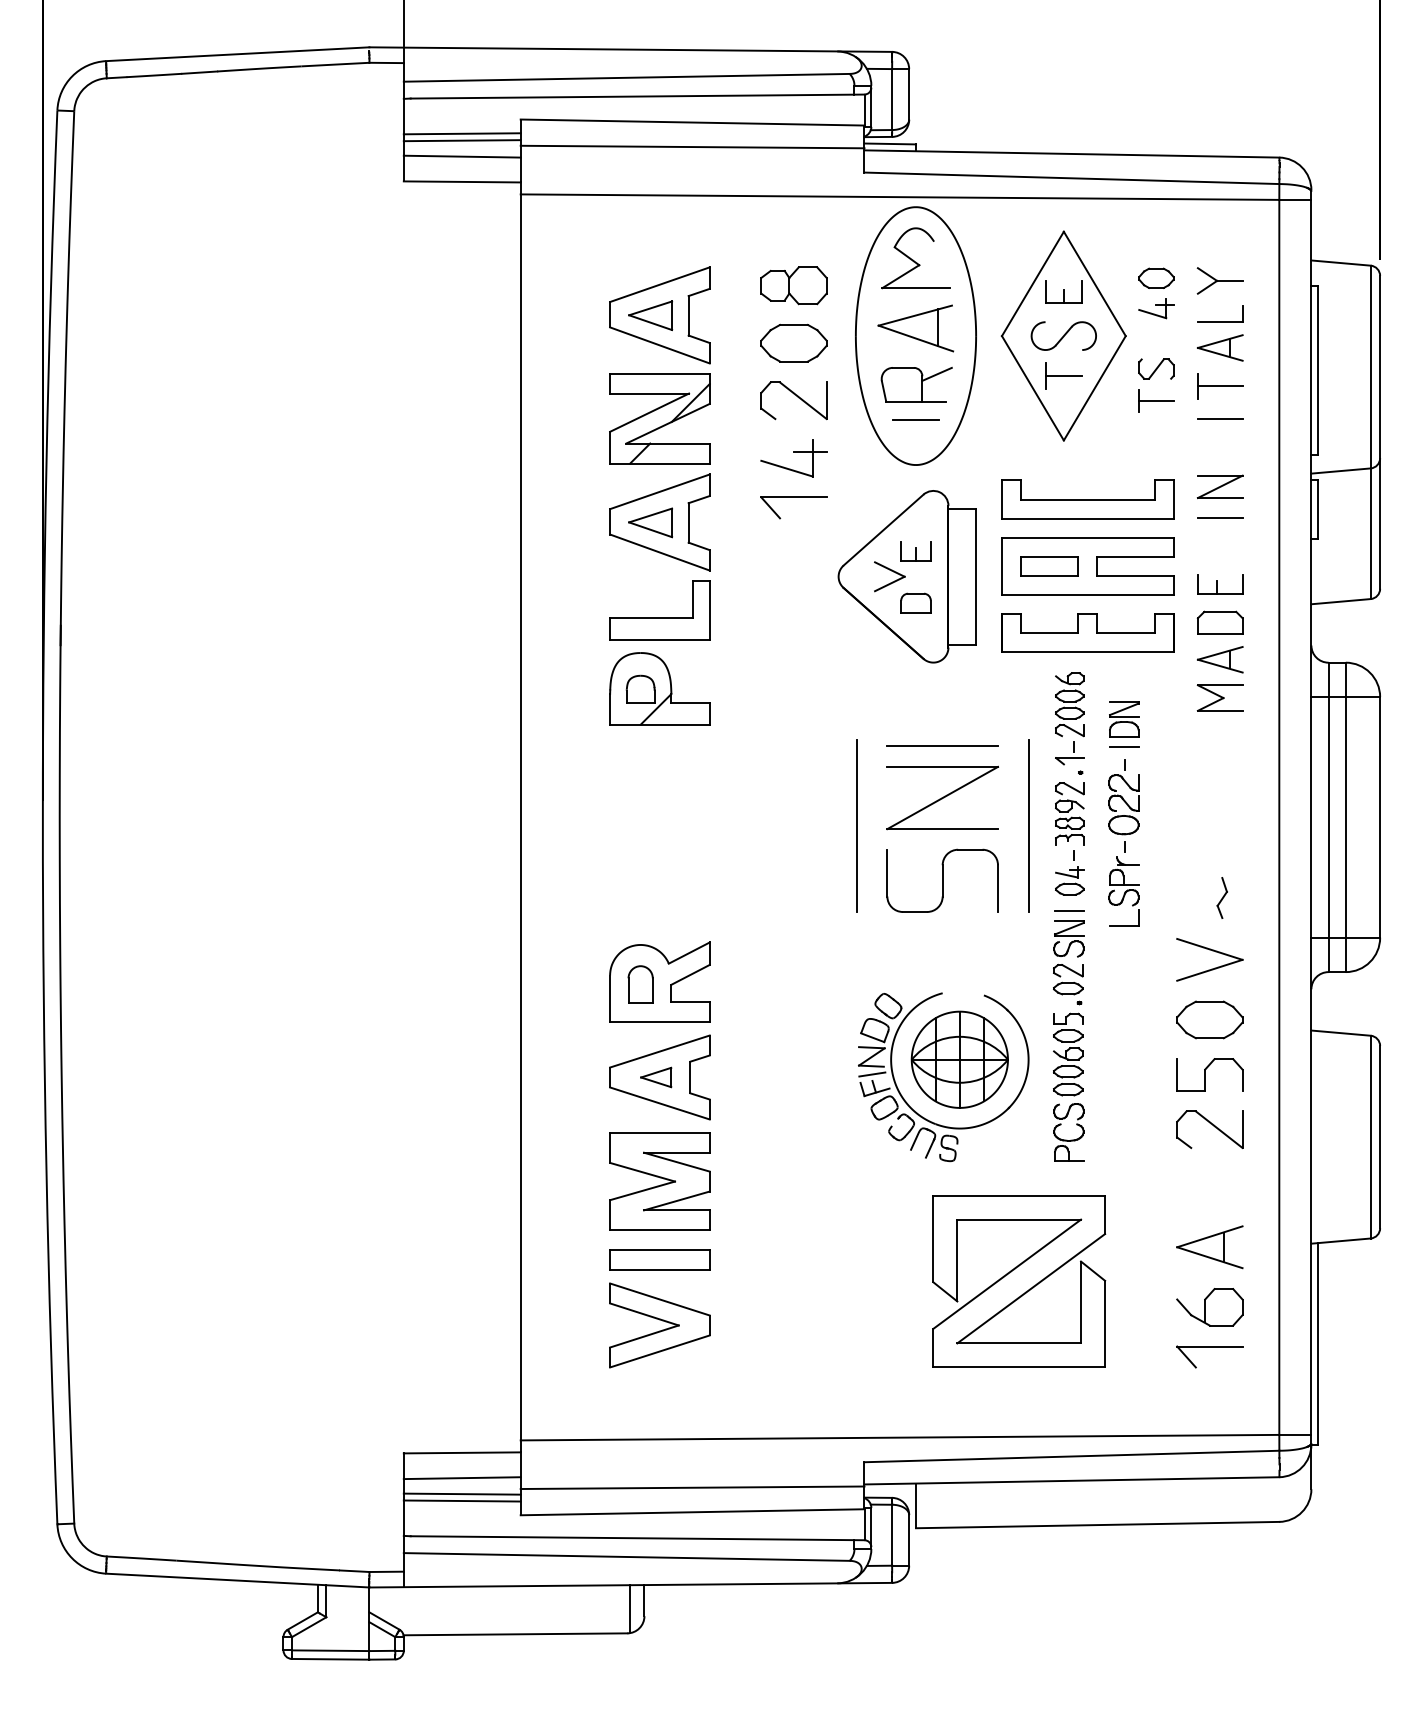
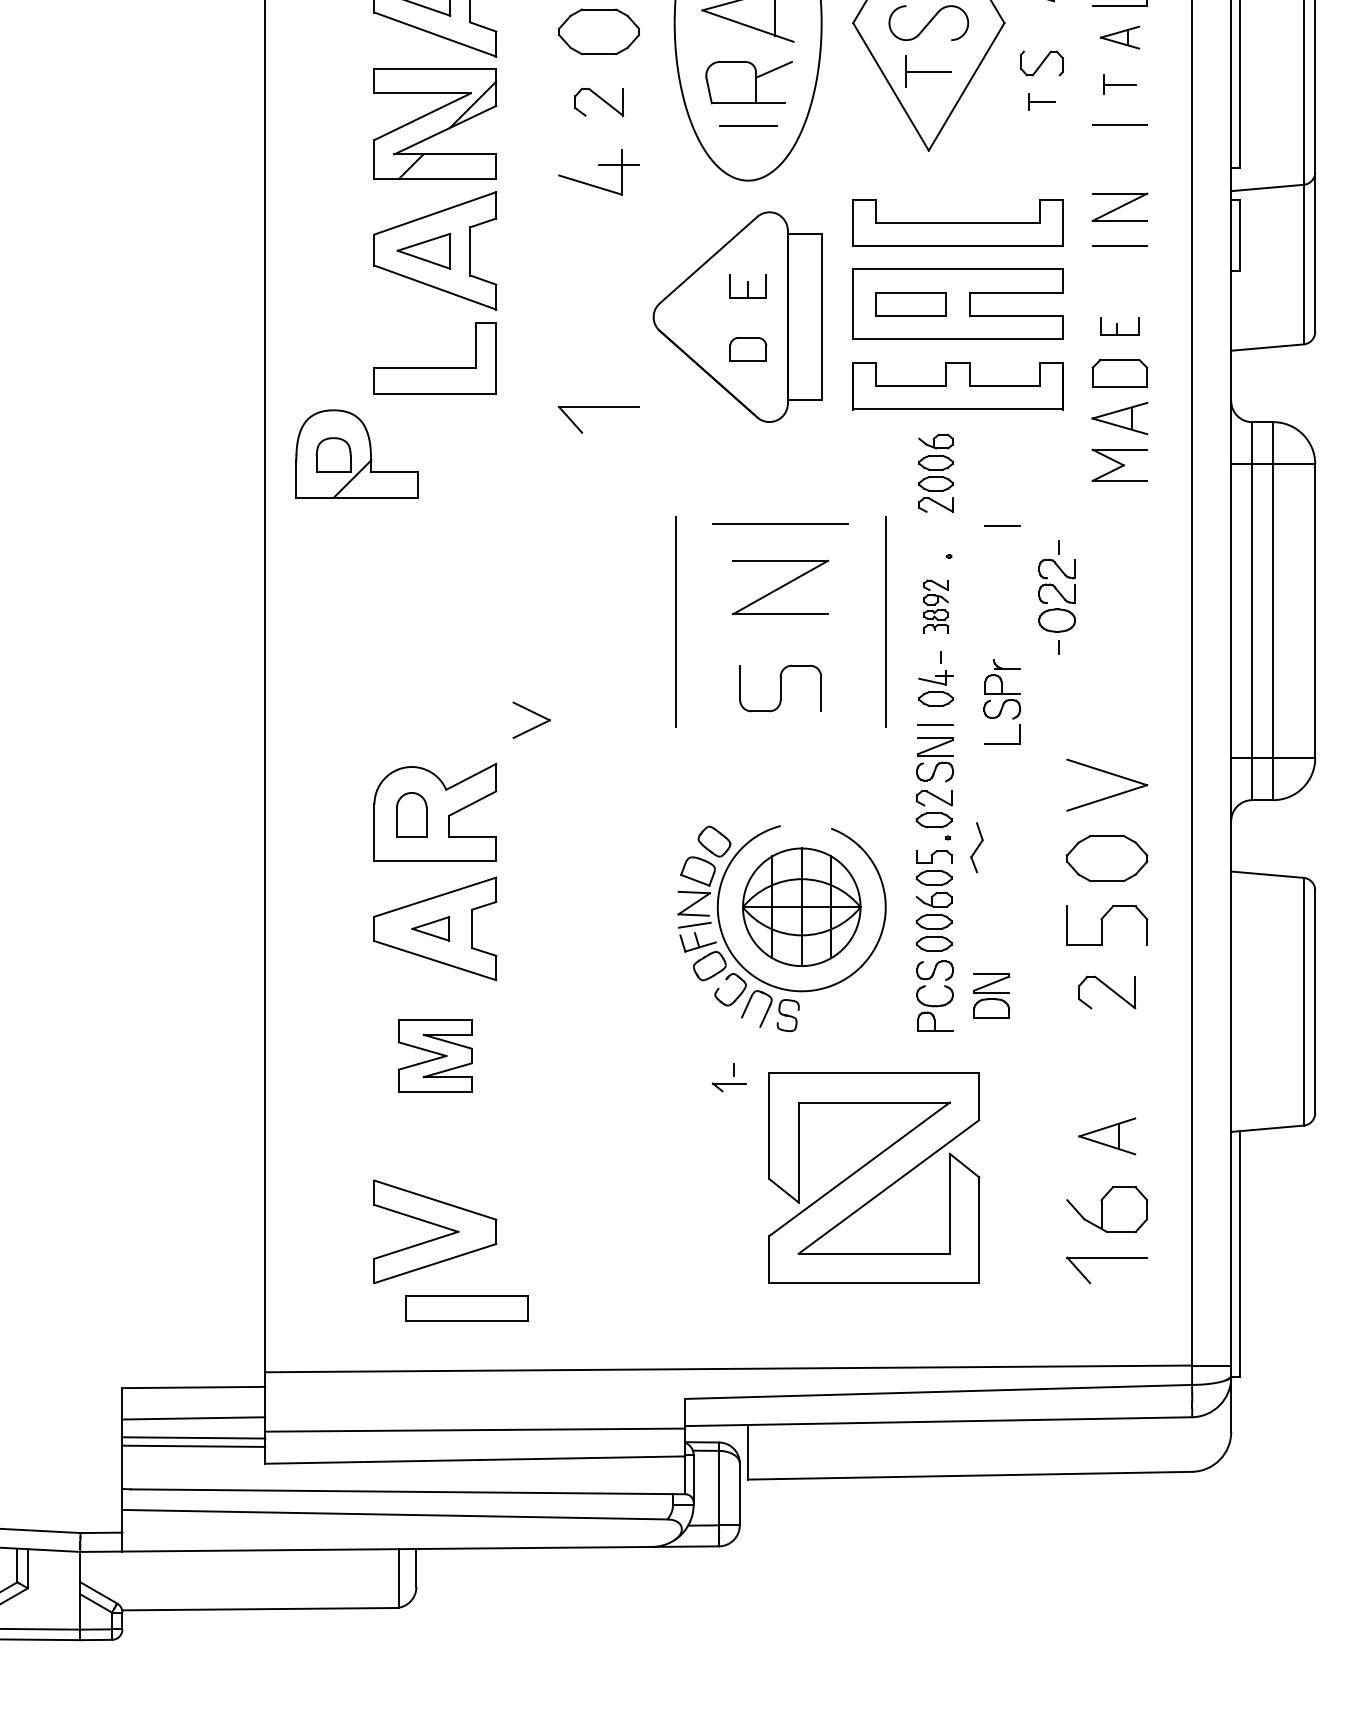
part: (1220, 347) -> (1120, 37), size x0.7
part: (1220, 386) -> (1120, 84), size x0.6
part: (793, 400) -> (598, 101), size x0.6
part: (1156, 400) -> (1041, 101), size x0.6
part: (793, 497) -> (598, 407), moved
part: (889, 576) -> (531, 720), moved
part: (1220, 584) -> (1120, 326), size x0.7
part: (659, 688) -> (356, 453), moved
part: (1124, 719) -> (991, 996), moved
part: (1069, 753) -> (729, 1077), moved
part: (942, 797) -> (780, 586), size x0.7
part: (1123, 805) -> (1056, 596), moved
part: (1069, 813) -> (935, 606), size x0.7
part: (942, 880) -> (780, 688), size x0.6
part: (1221, 897) -> (976, 847), moved
part: (1209, 1129) -> (1106, 992), size x0.7
part: (659, 1181) -> (434, 1055), size x0.6
part: (1209, 1247) -> (1106, 1136), size x0.7
part: (659, 1259) -> (466, 1307), moved

